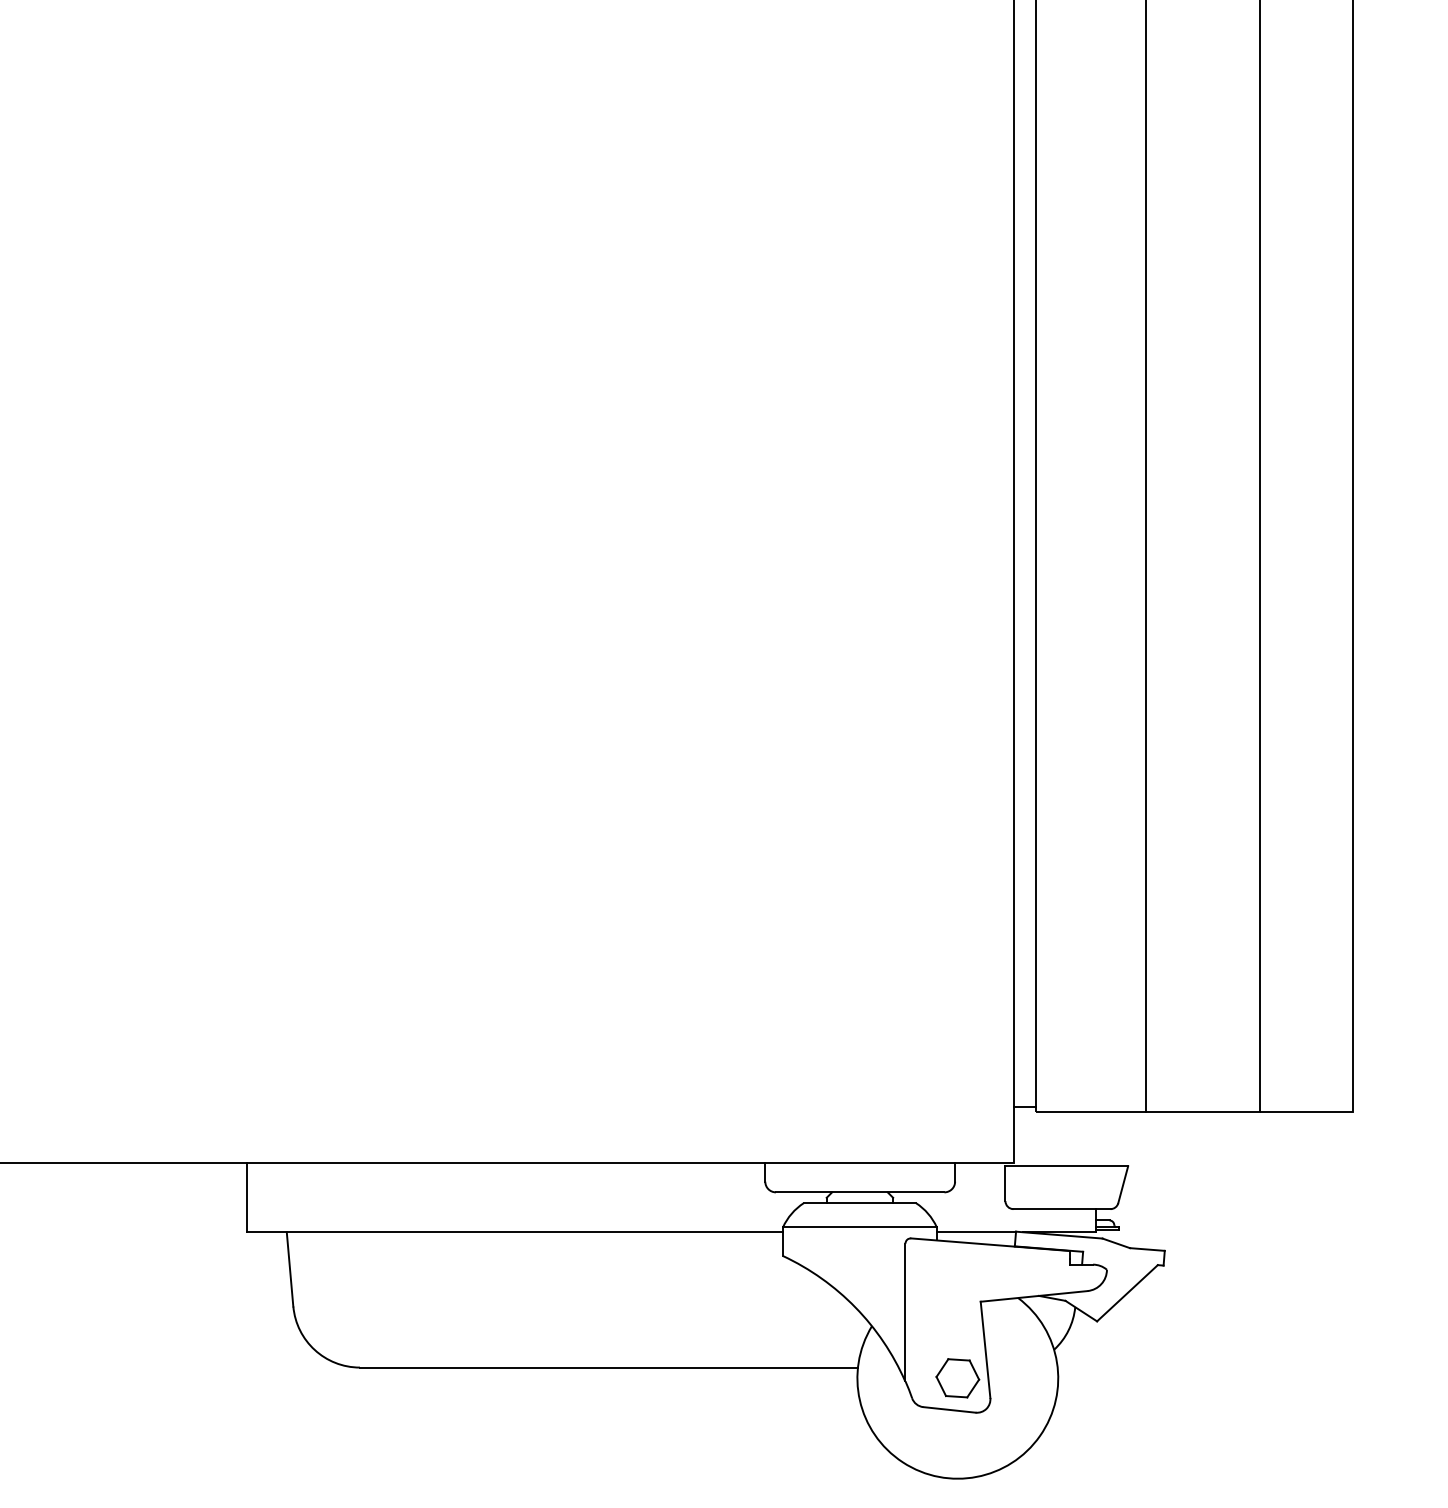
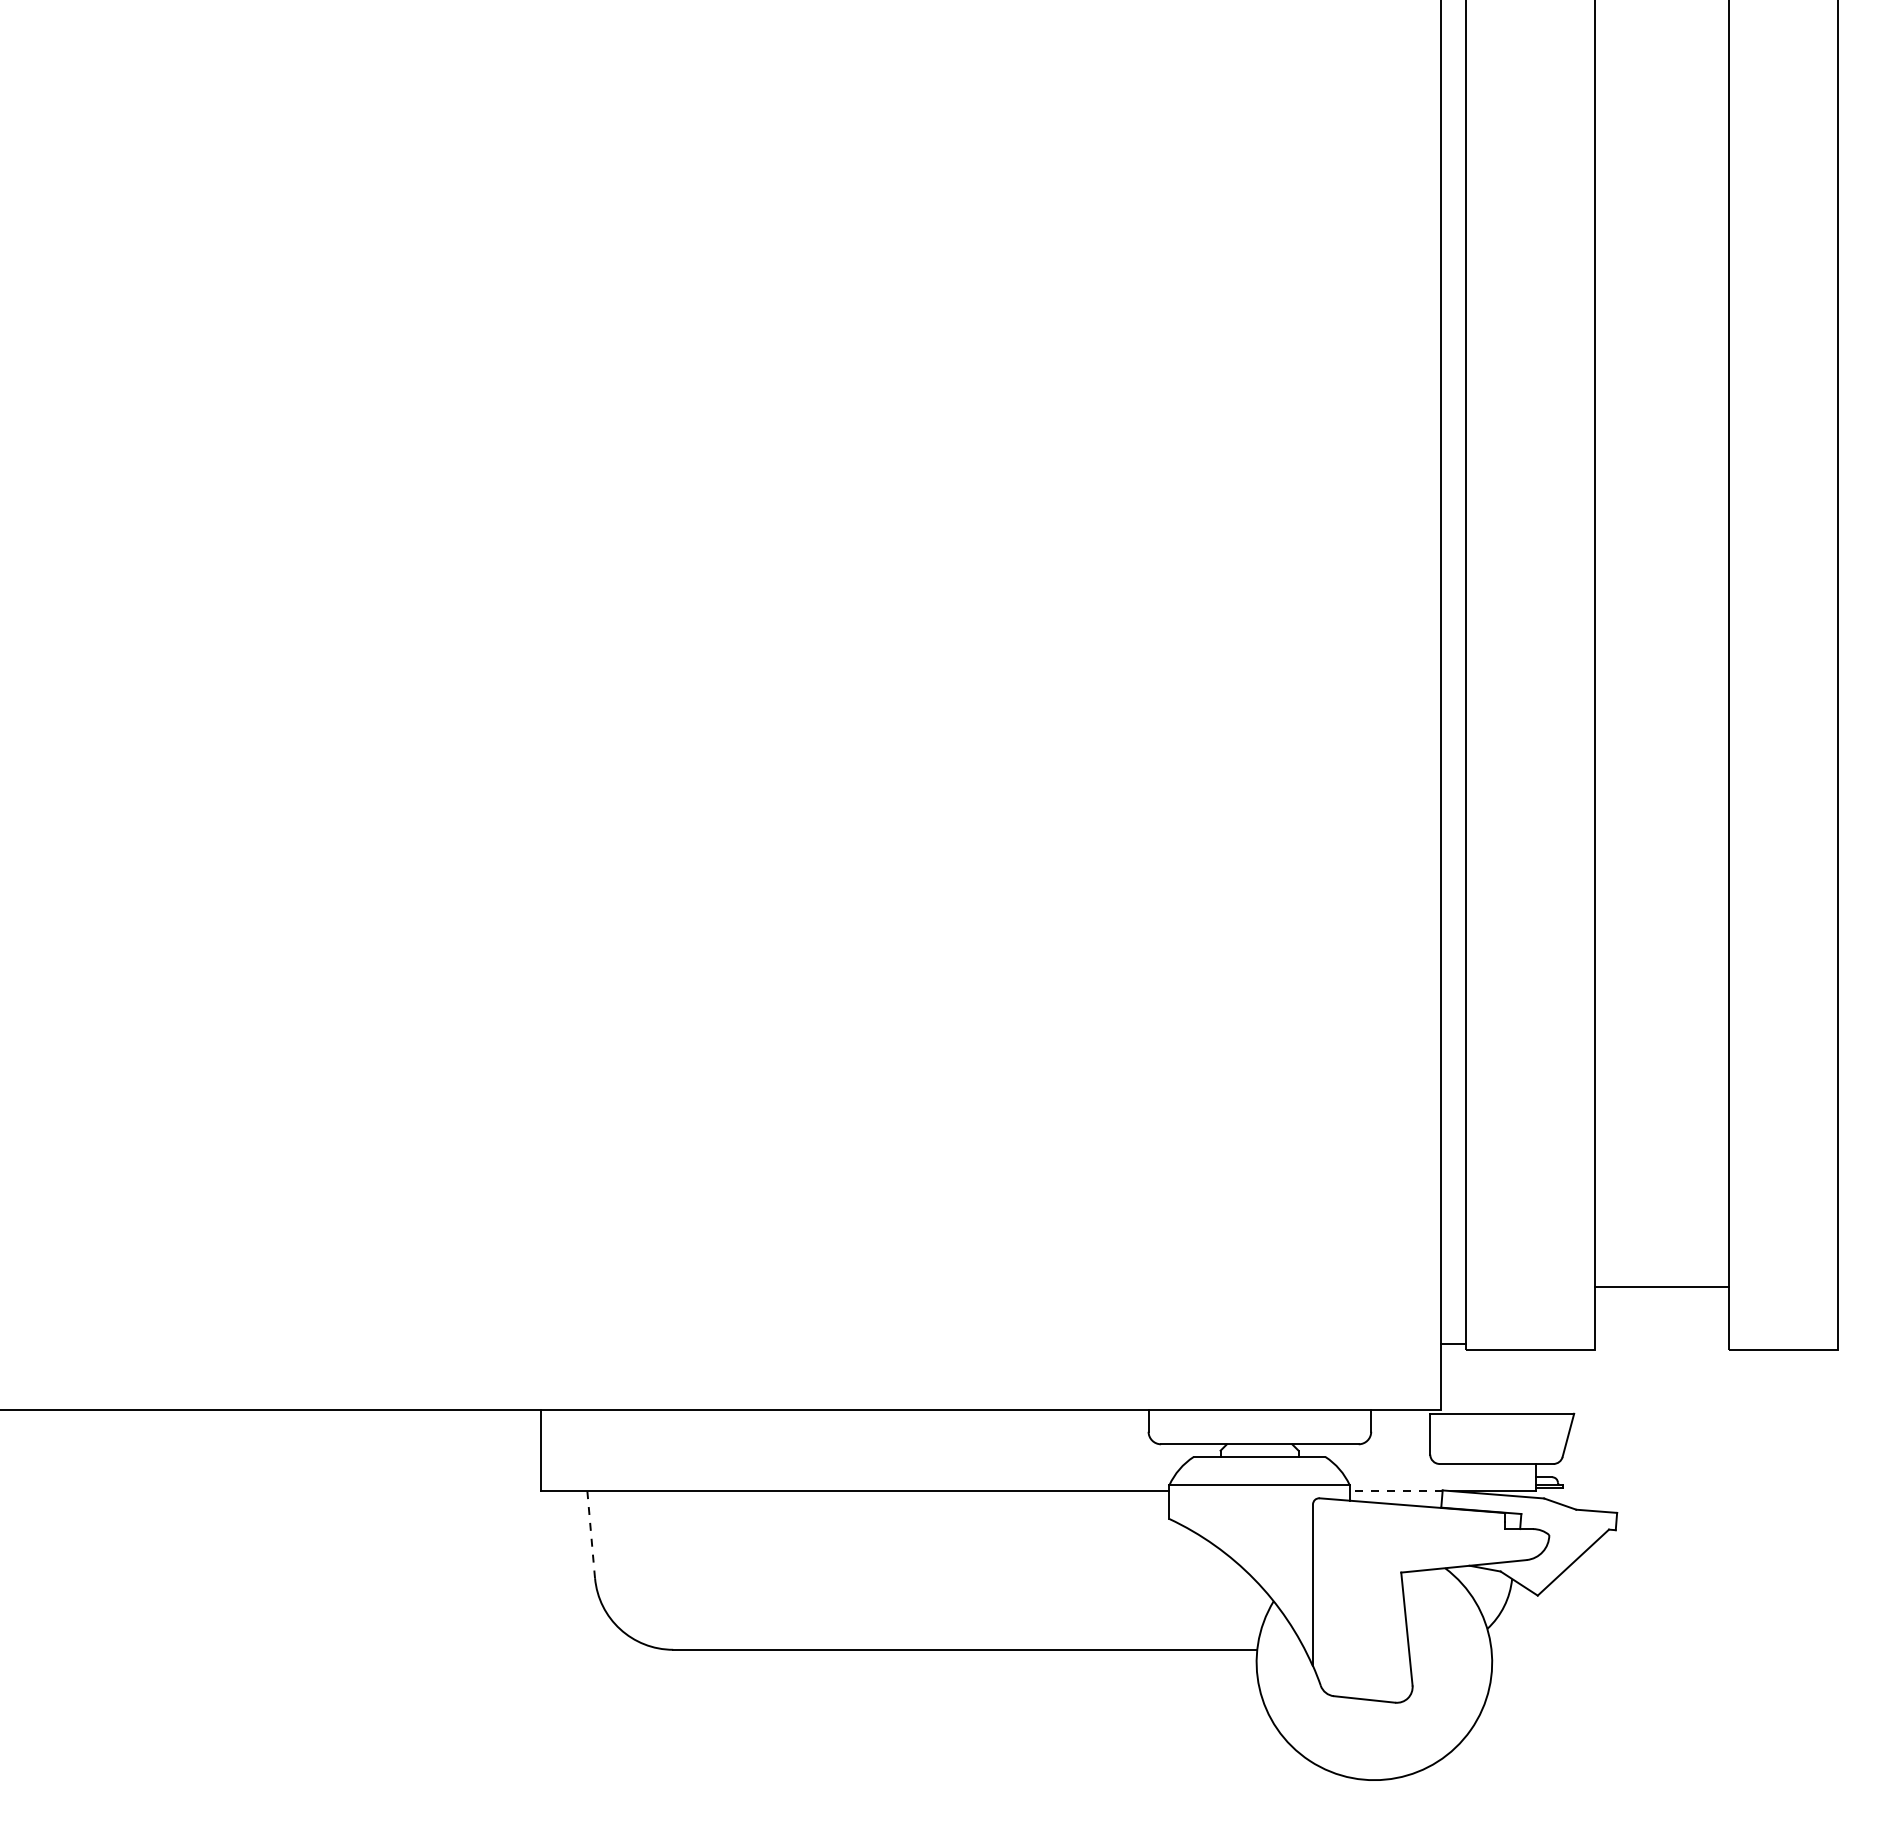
line: (1202, 1111) -> (1661, 1286), moved
line: (975, 1232) -> (1395, 1491), solid -> dashed
line: (290, 1269) -> (591, 1534), solid -> dashed
part: (957, 1378) -> (1374, 1662), removed

